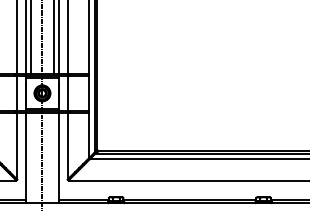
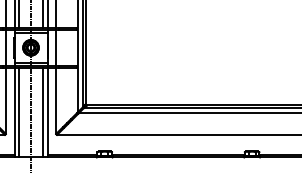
line: (30, 158) -> (19, 112), added
line: (54, 158) -> (43, 112), added

